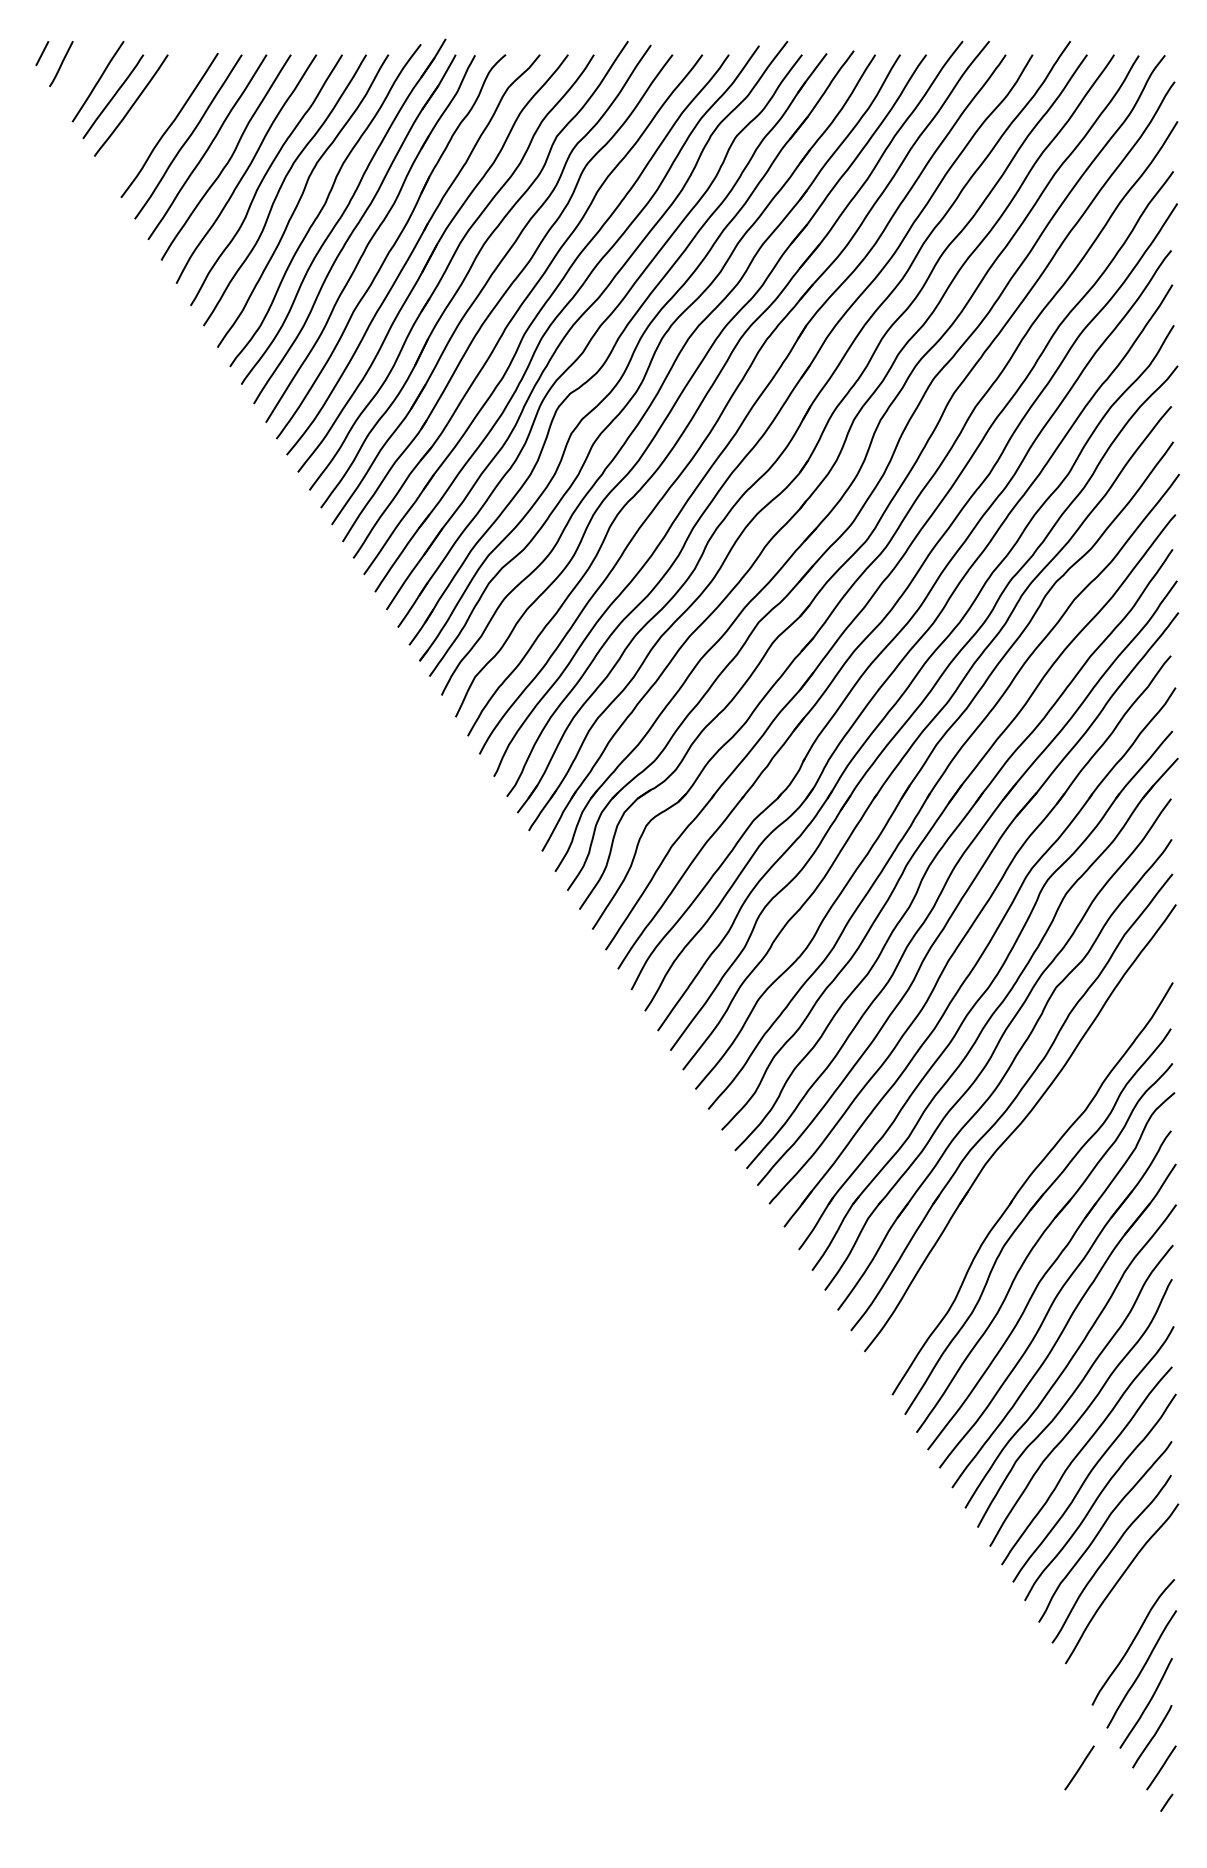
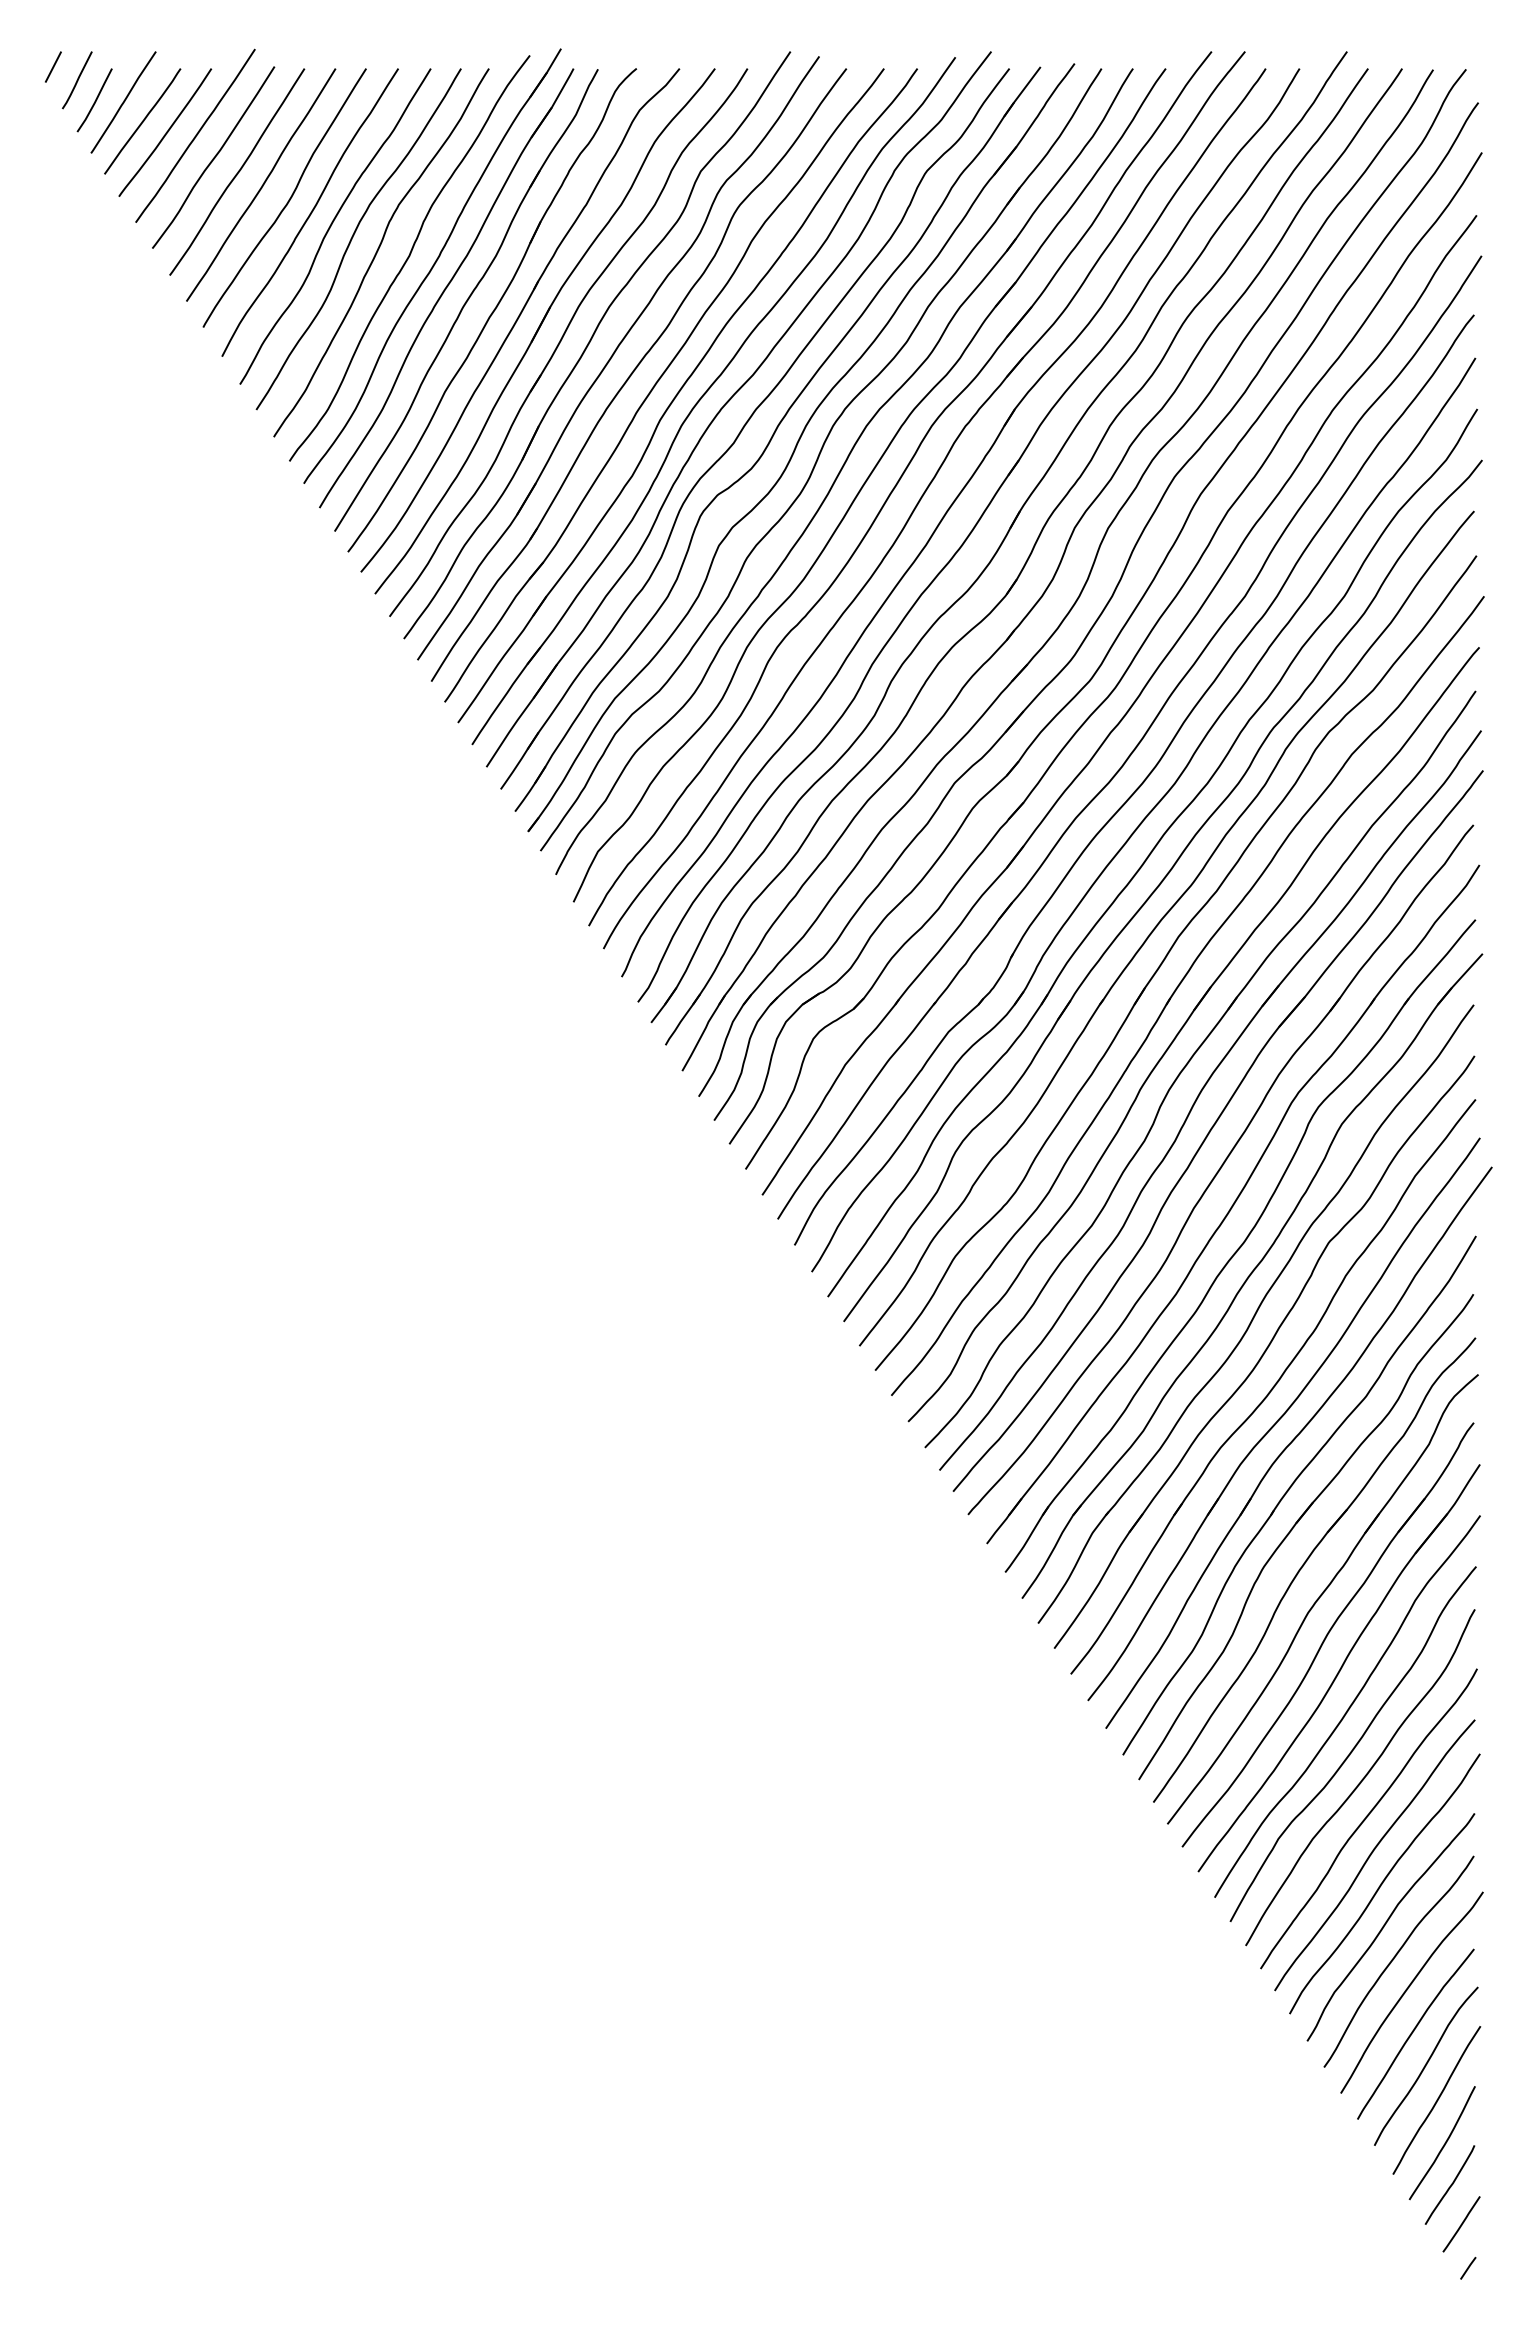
line: (75, 80) -> (95, 100), added
curve: (155, 107) -> (195, 135), added
part: (1027, 1145) -> (1293, 1441), added
curve: (1124, 1614) -> (1414, 2031), added
line: (1079, 1768) -> (1358, 2224), removed

